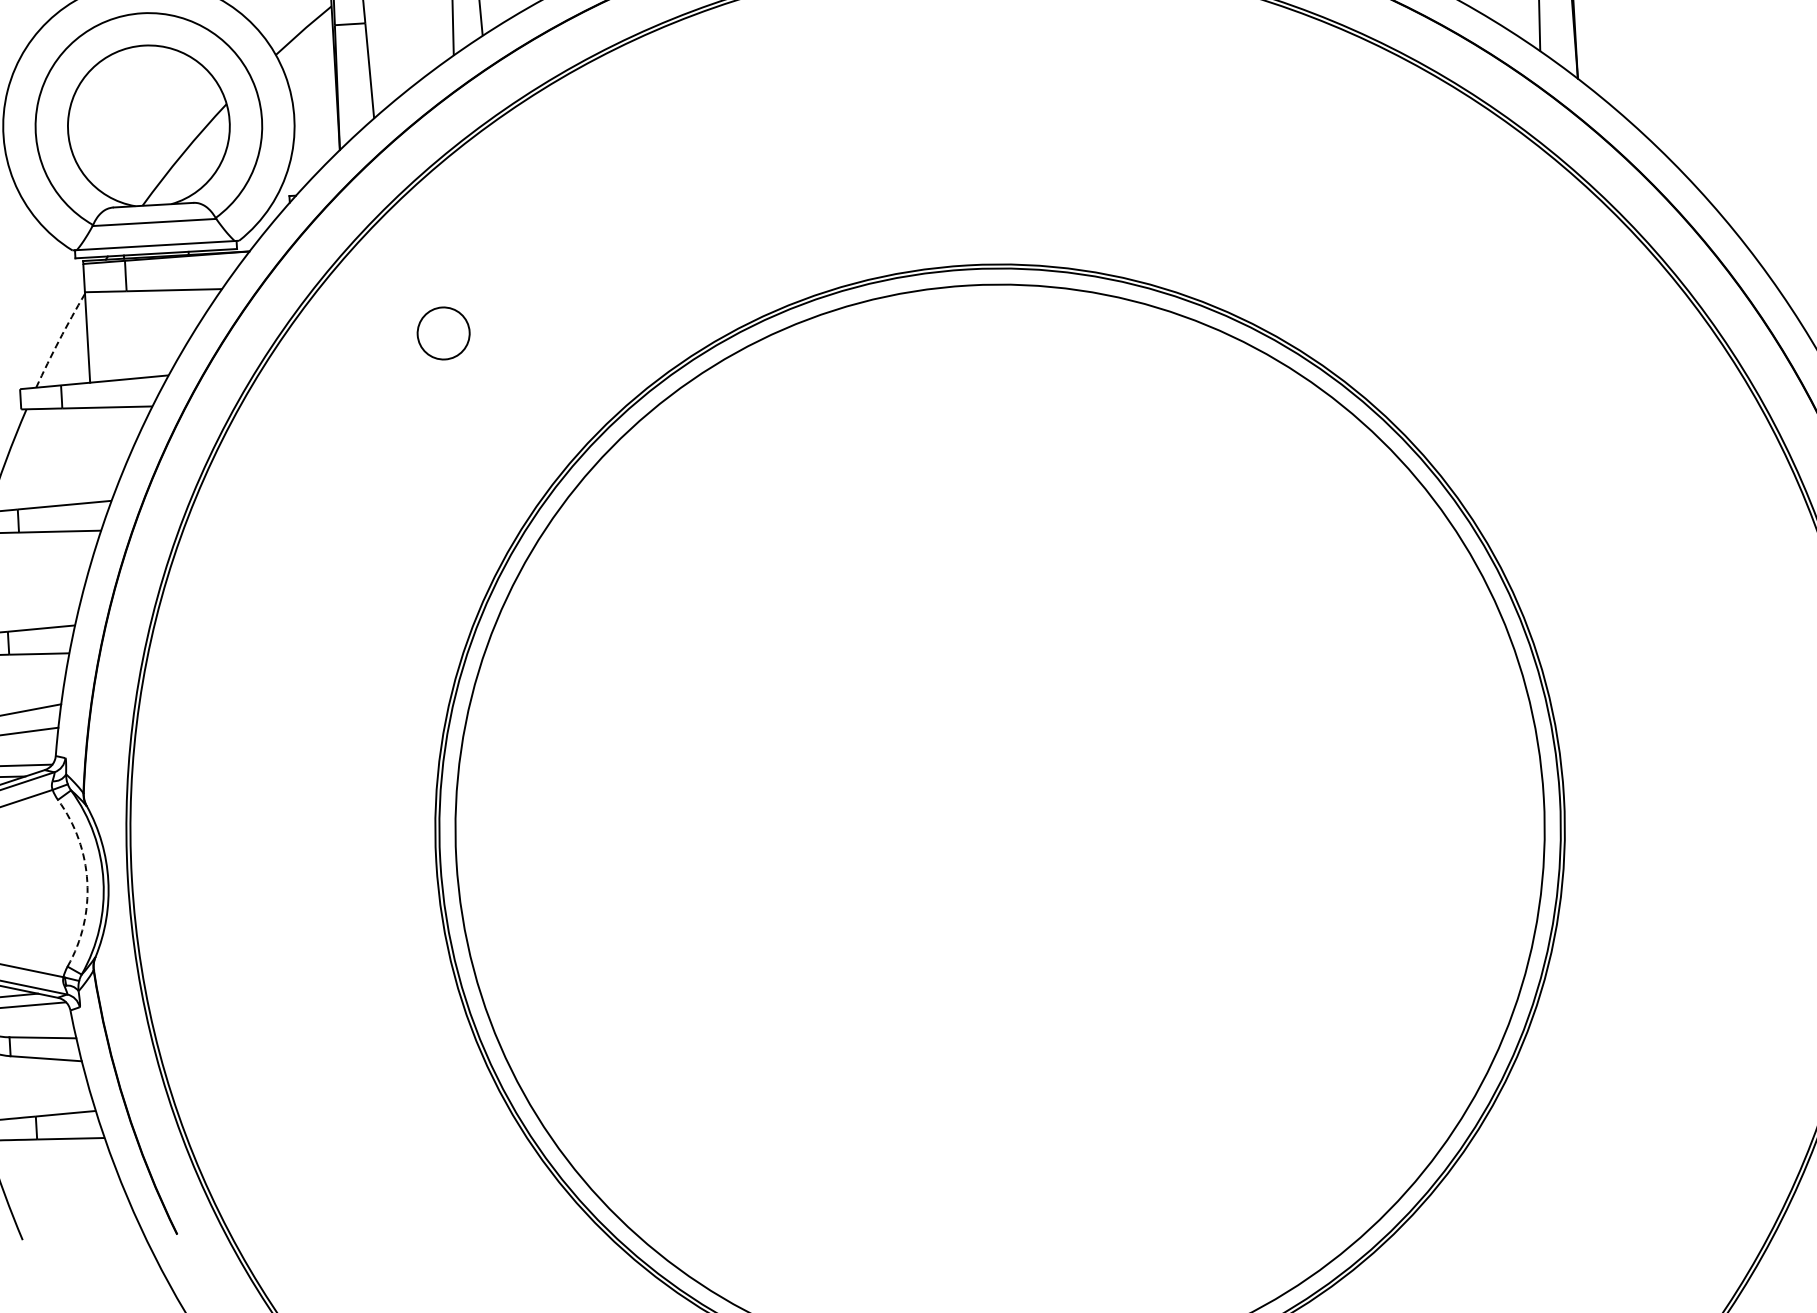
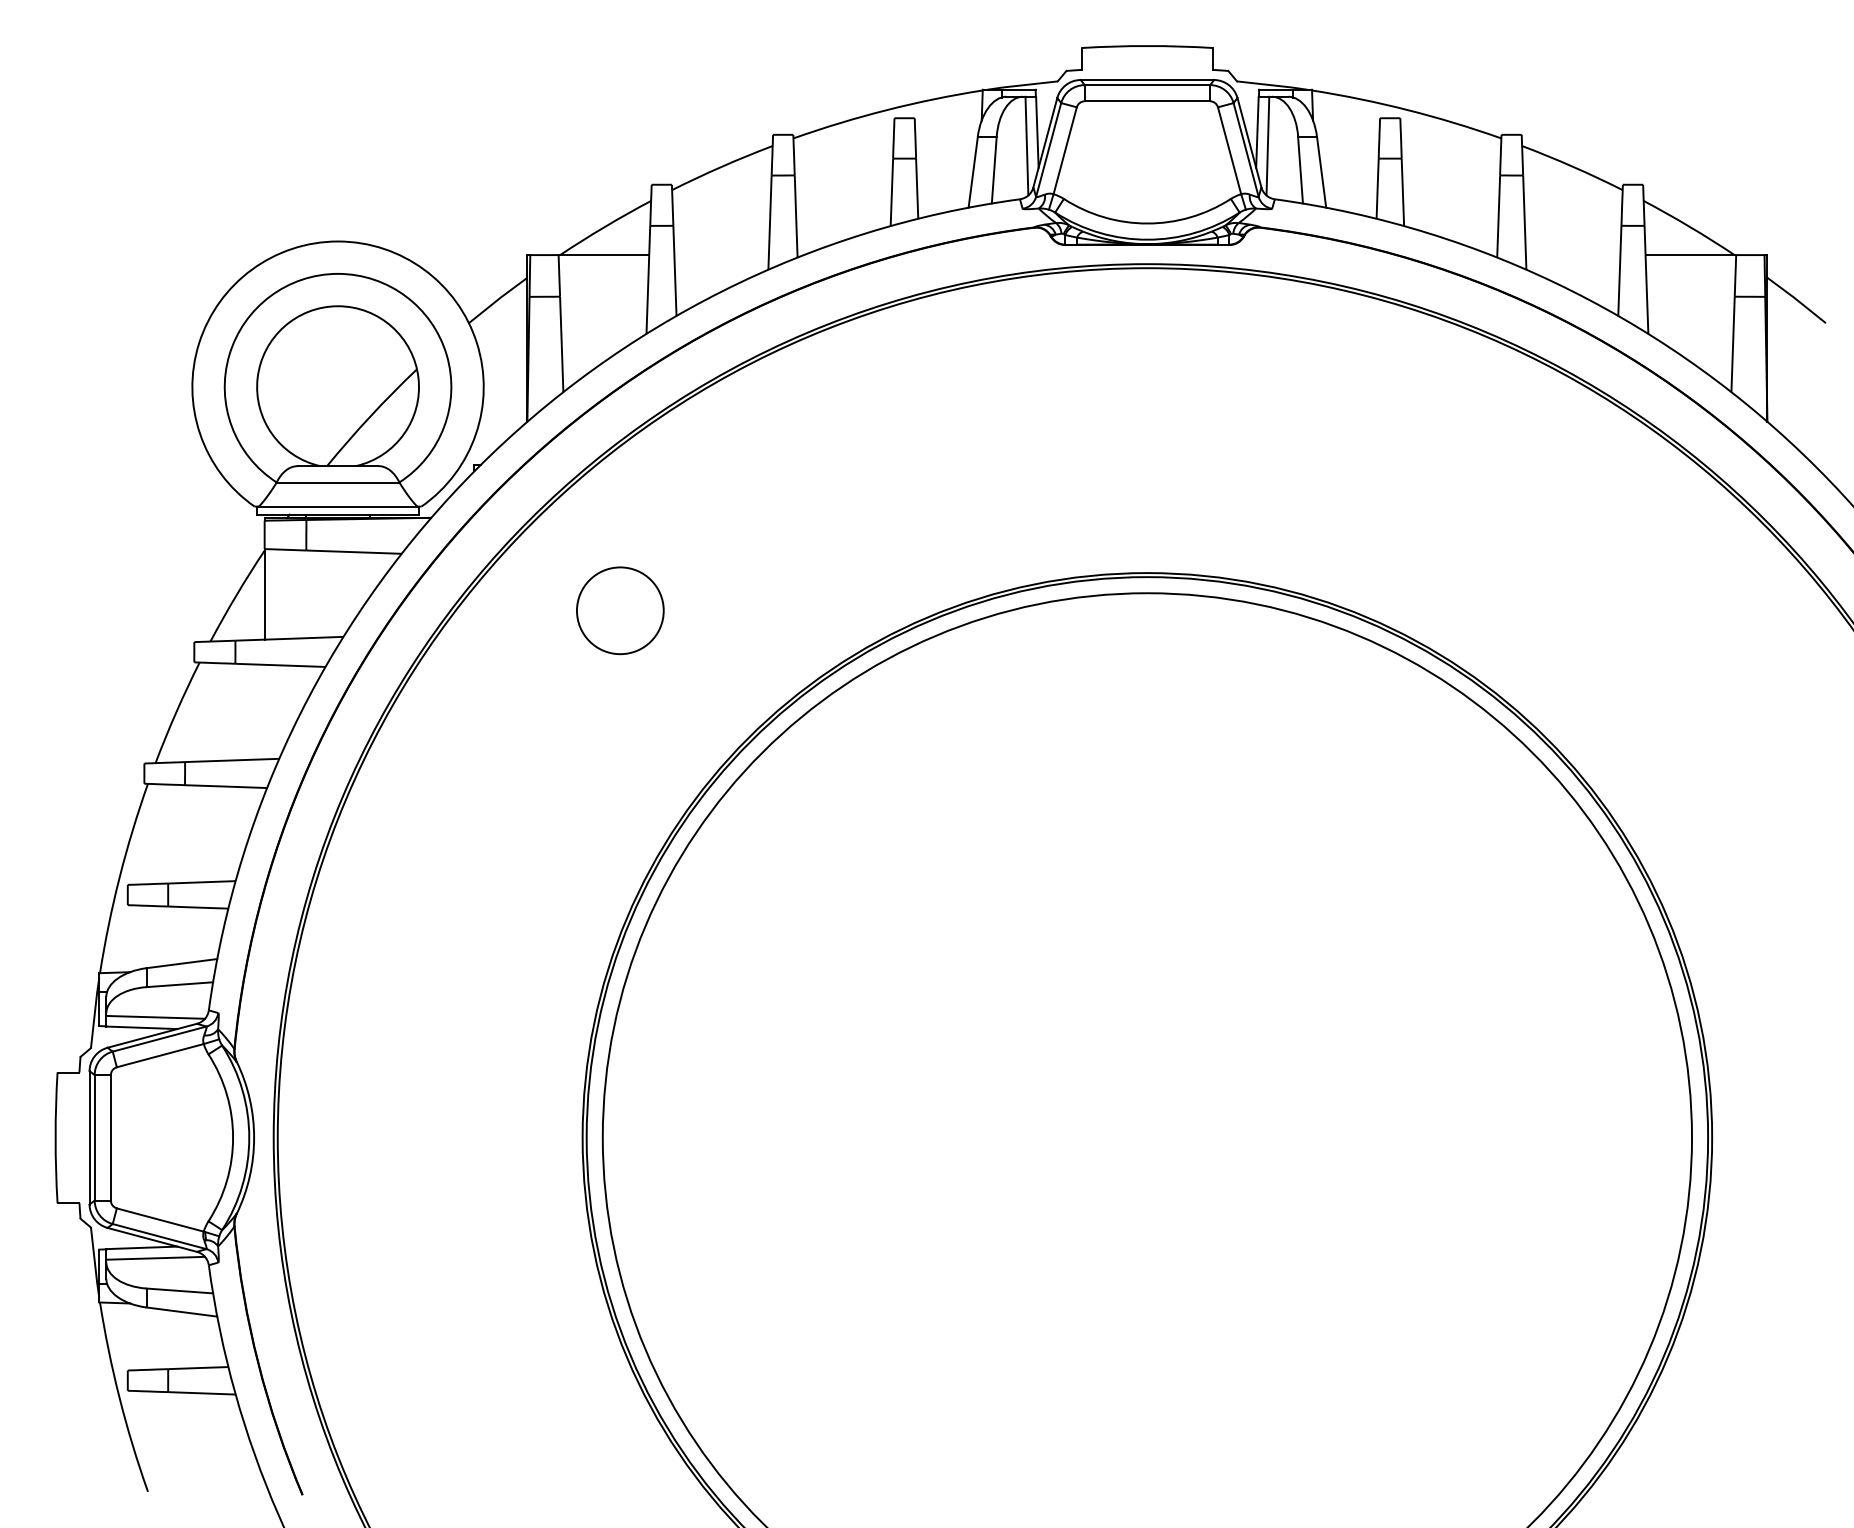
circle: (443, 333) -> (620, 610), size x1.67
arc: (59, 340) -> (236, 595), dashed -> solid
arc: (87, 881) -> (233, 1137), dashed -> solid

